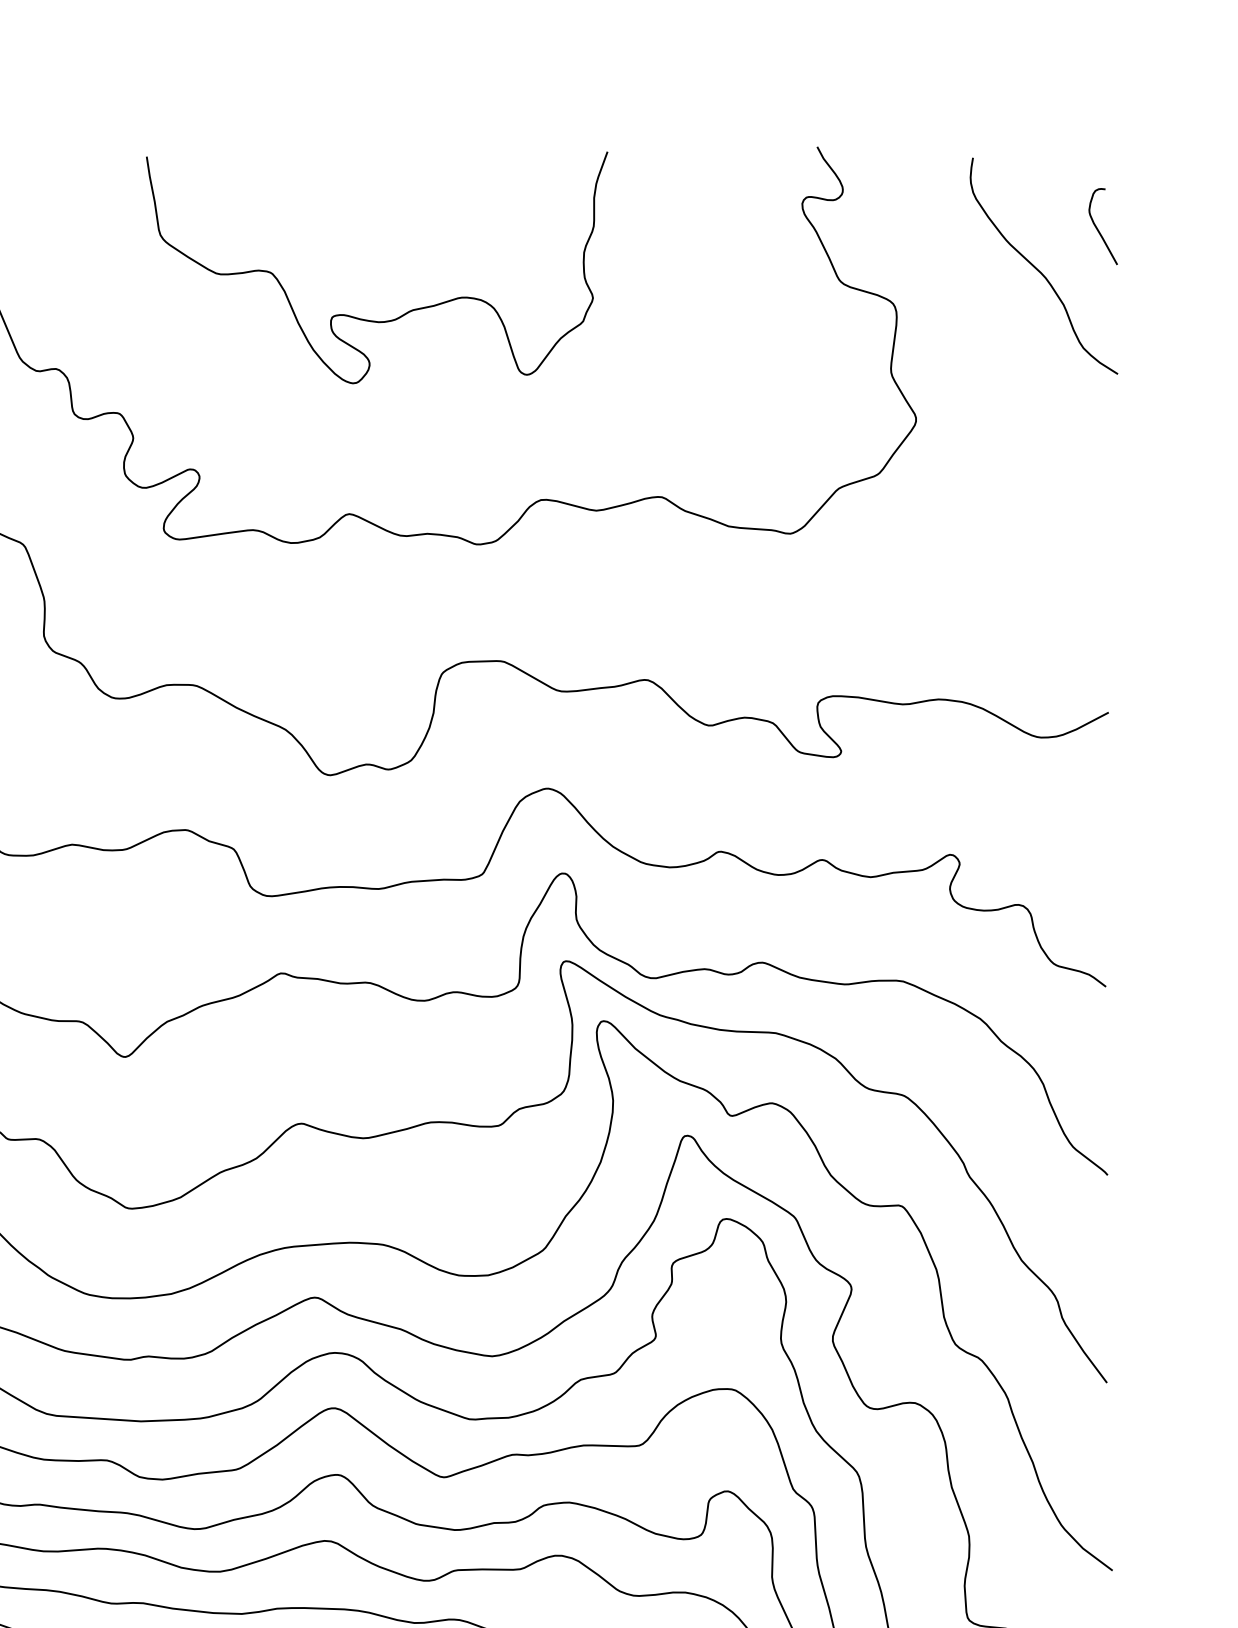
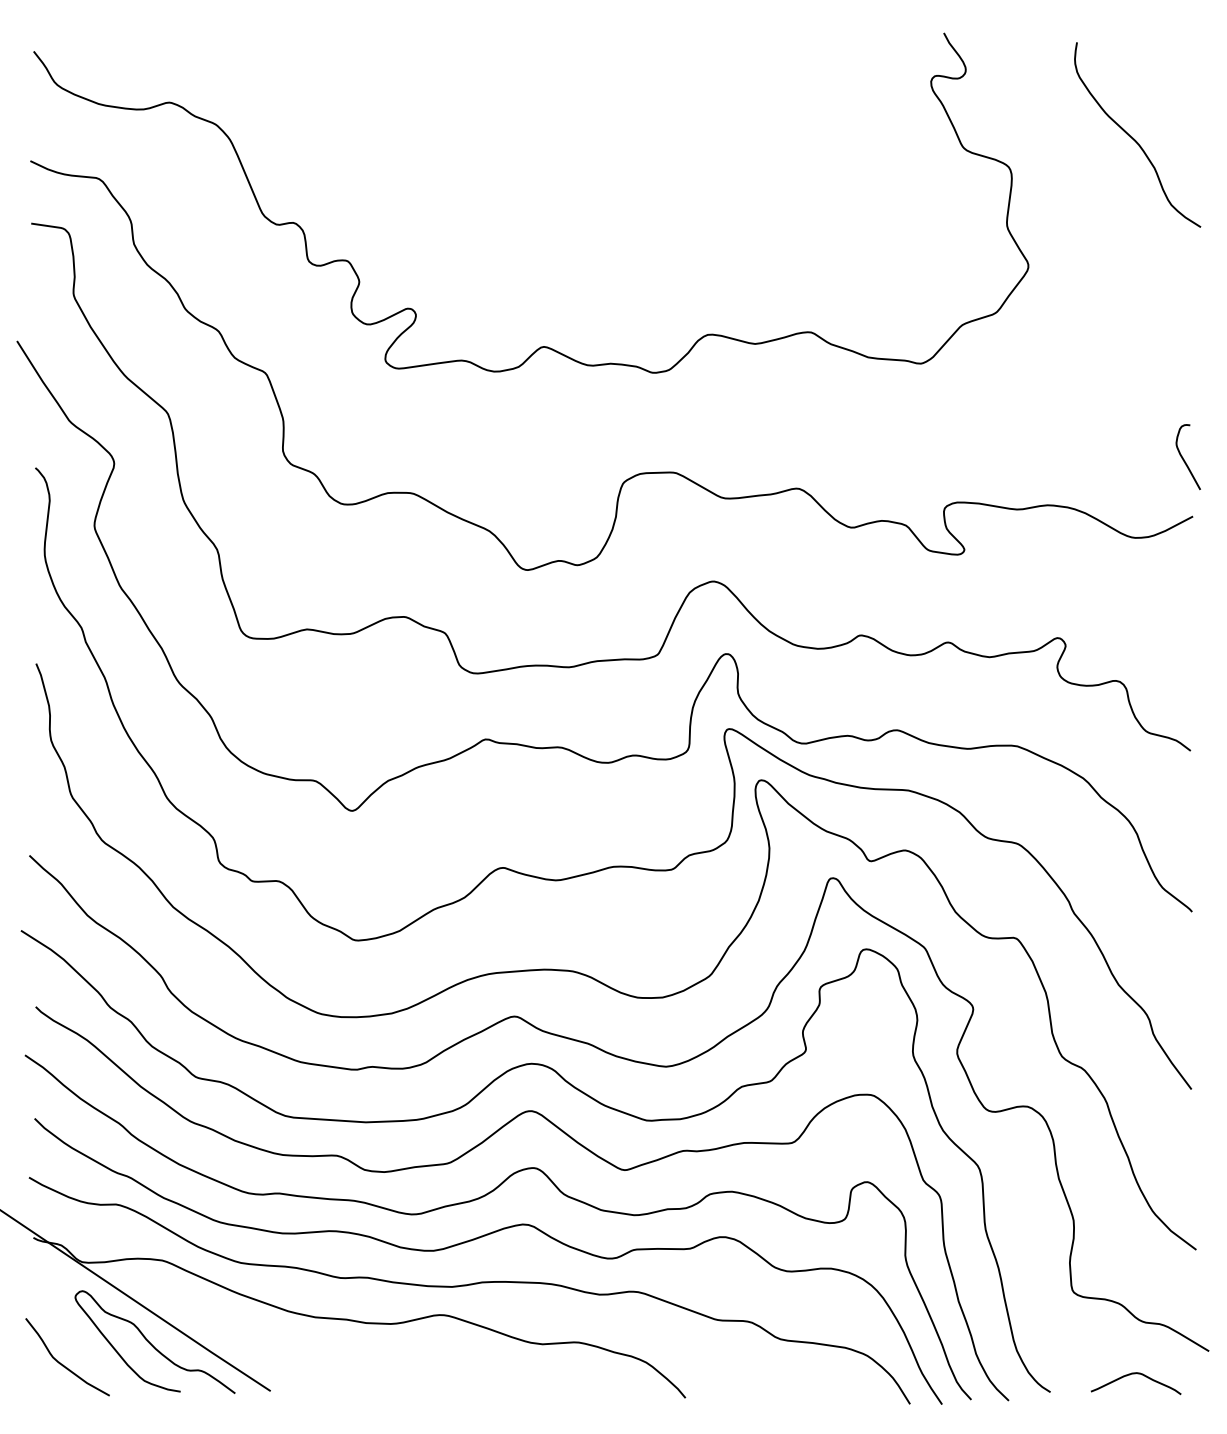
curve: (1098, 229) -> (1184, 459), moved
curve: (368, 319) -> (560, 180), removed

